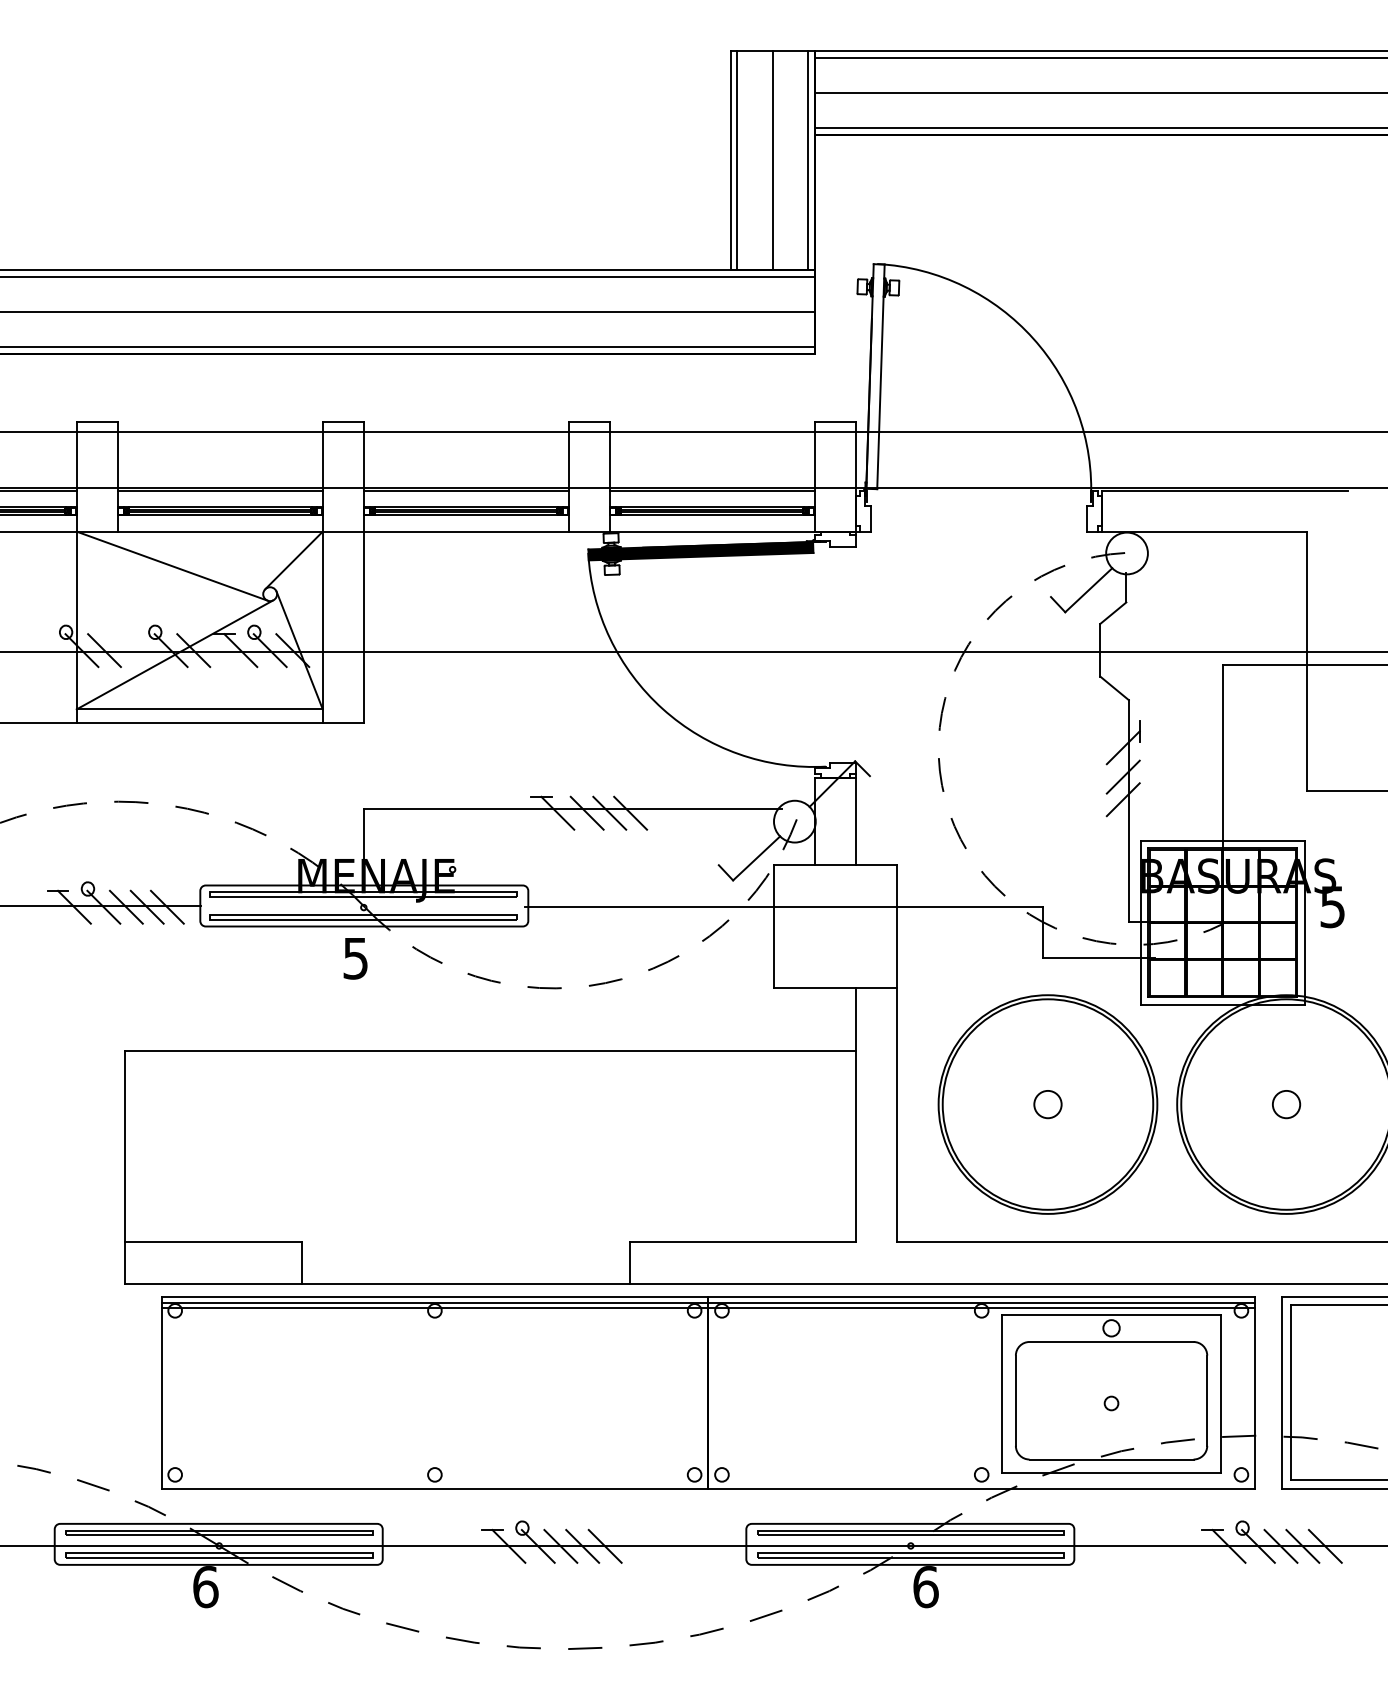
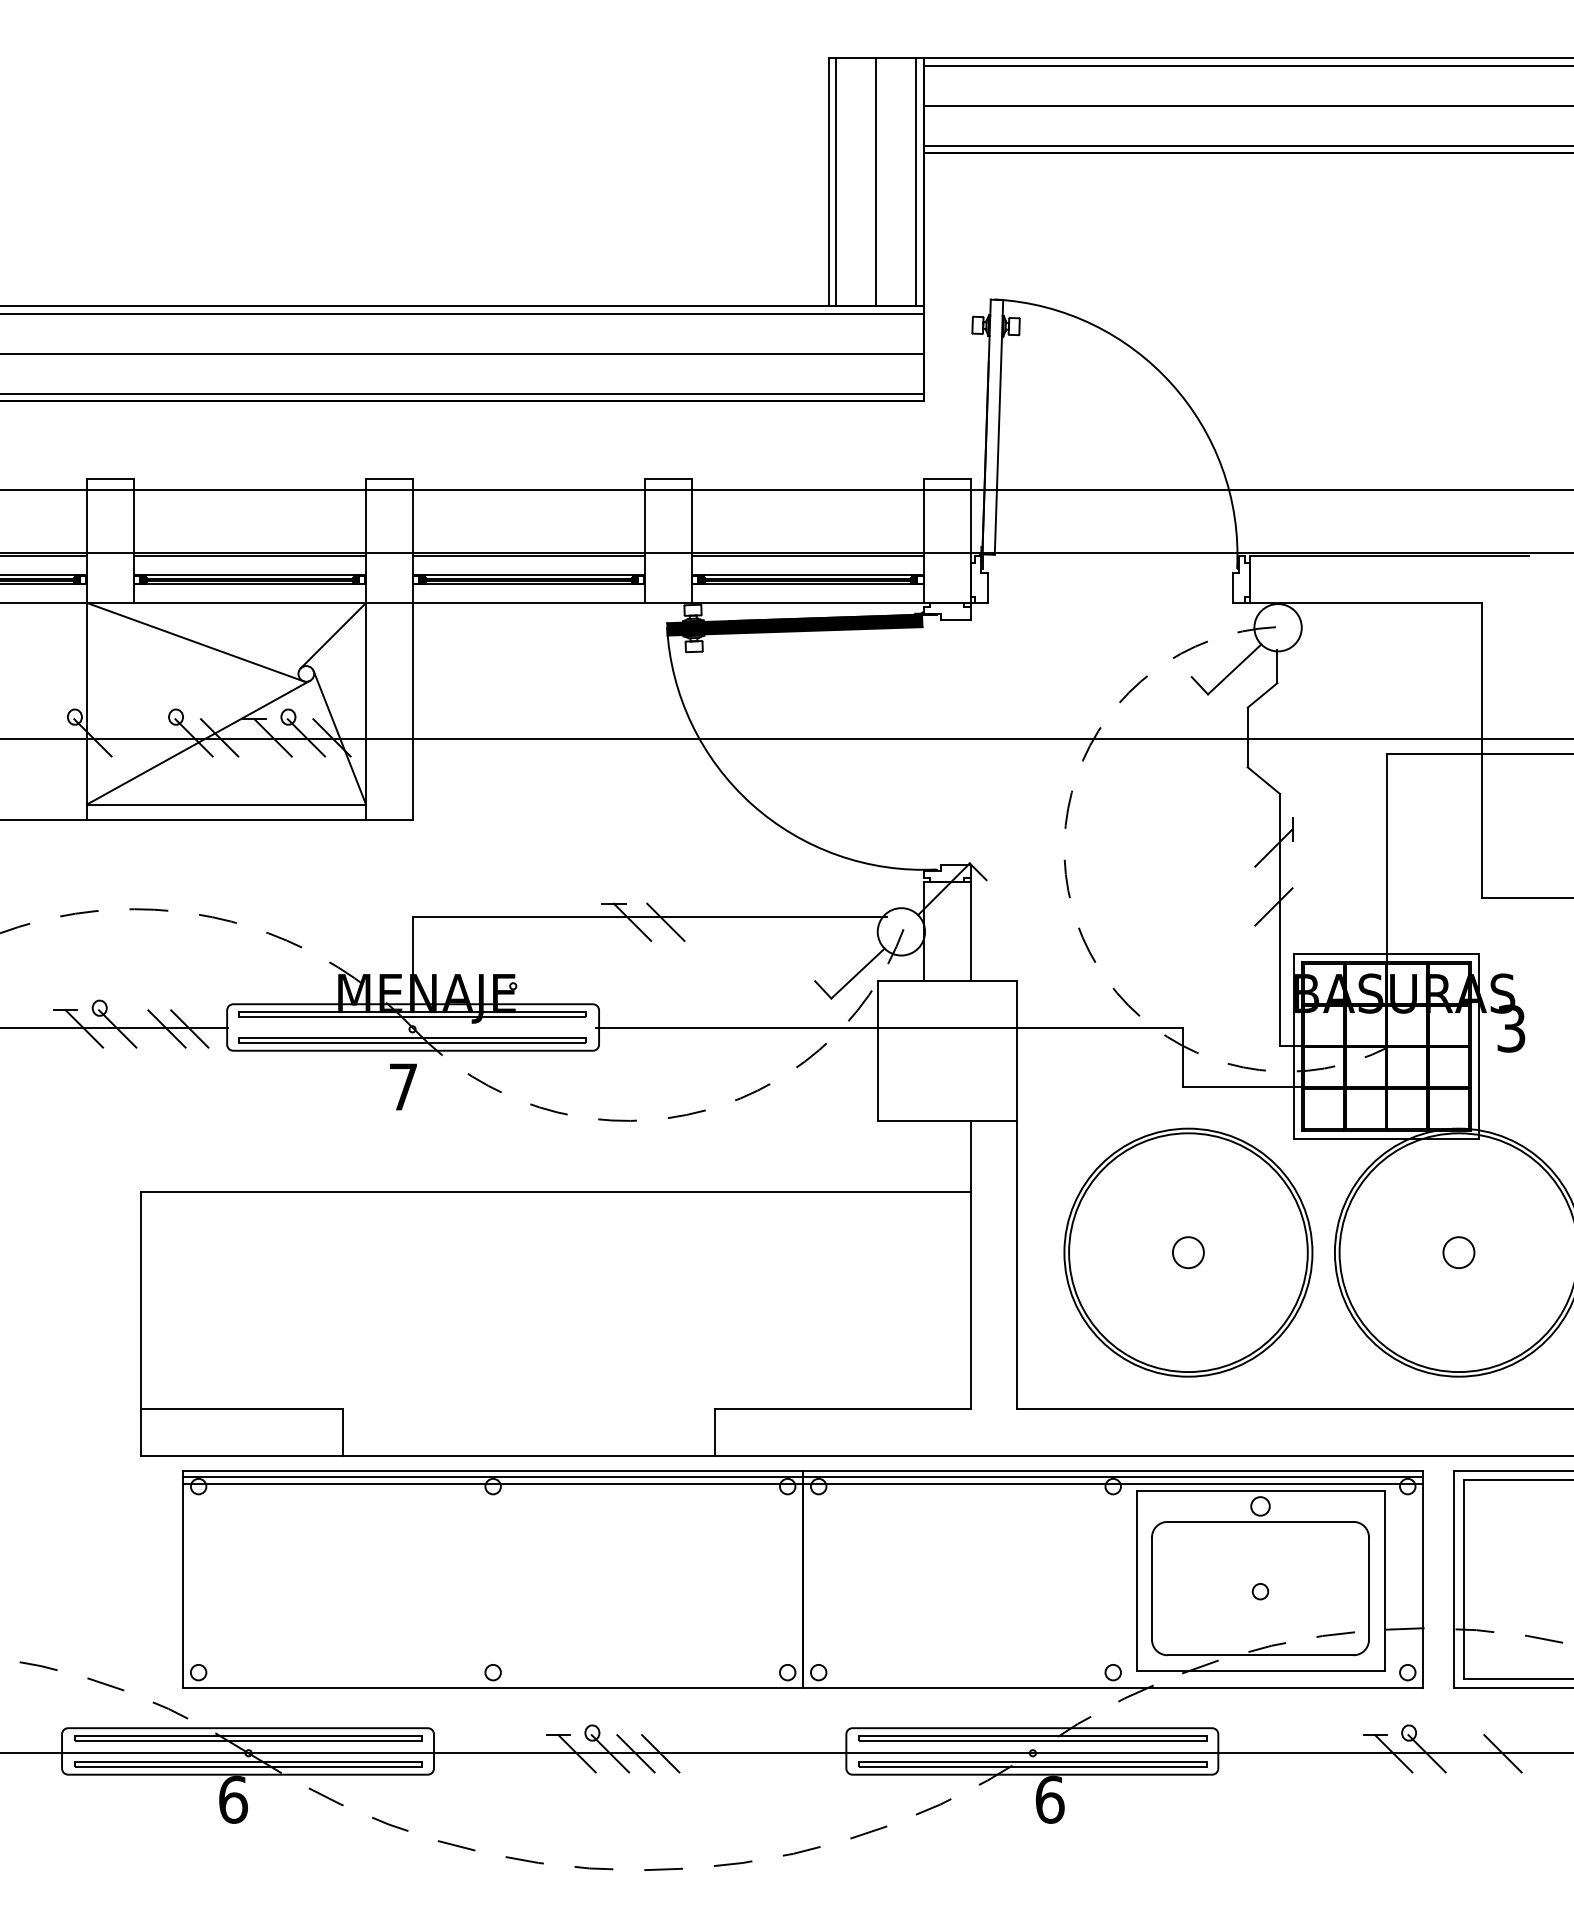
line: (104, 650) -> (118, 737), removed
line: (1122, 777) -> (1273, 881), removed
line: (609, 813) -> (691, 922), removed
line: (630, 813) -> (714, 922), removed
line: (125, 906) -> (142, 1028), removed
text: (1332, 906) -> (1511, 1028), 5 -> 3
text: (354, 958) -> (402, 1087), 5 -> 7
line: (604, 1546) -> (685, 1753), removed
line: (1280, 1546) -> (1452, 1753), removed
line: (1302, 1546) -> (1477, 1753), removed

